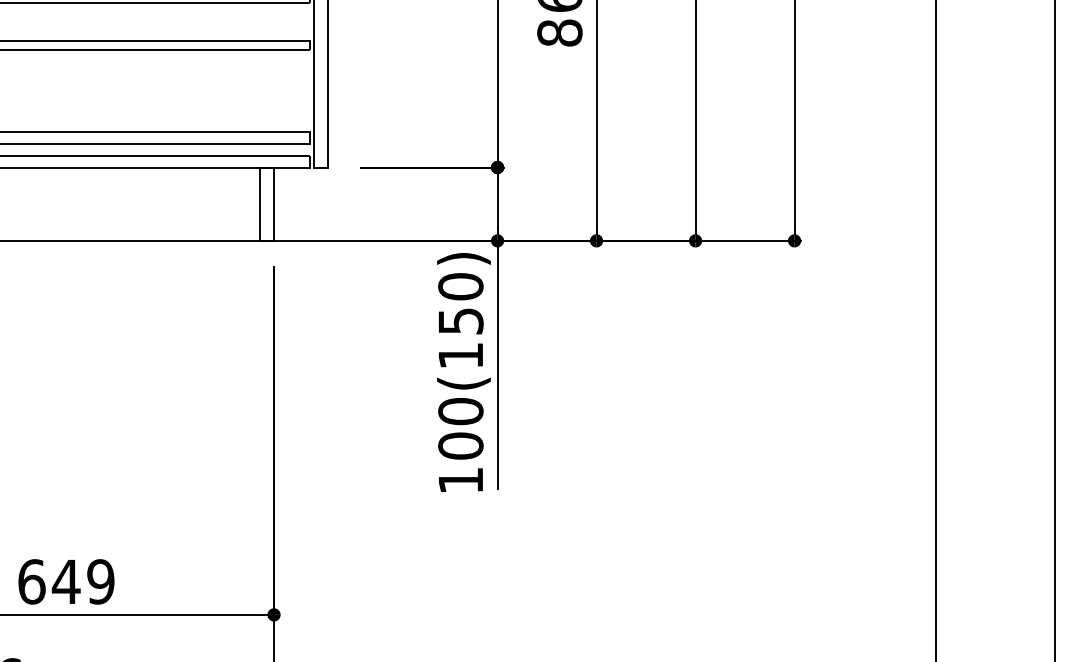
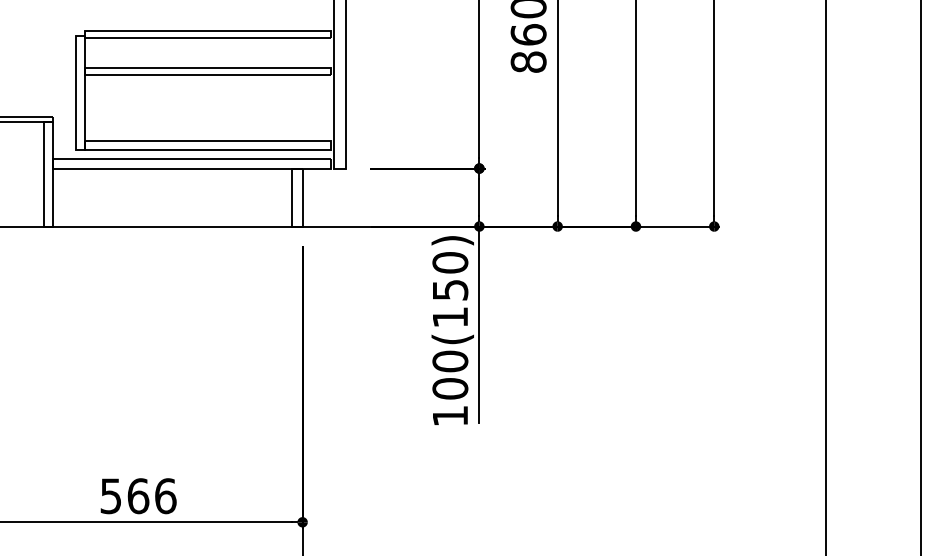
text: (66, 582) -> (138, 496), 649 -> 566

